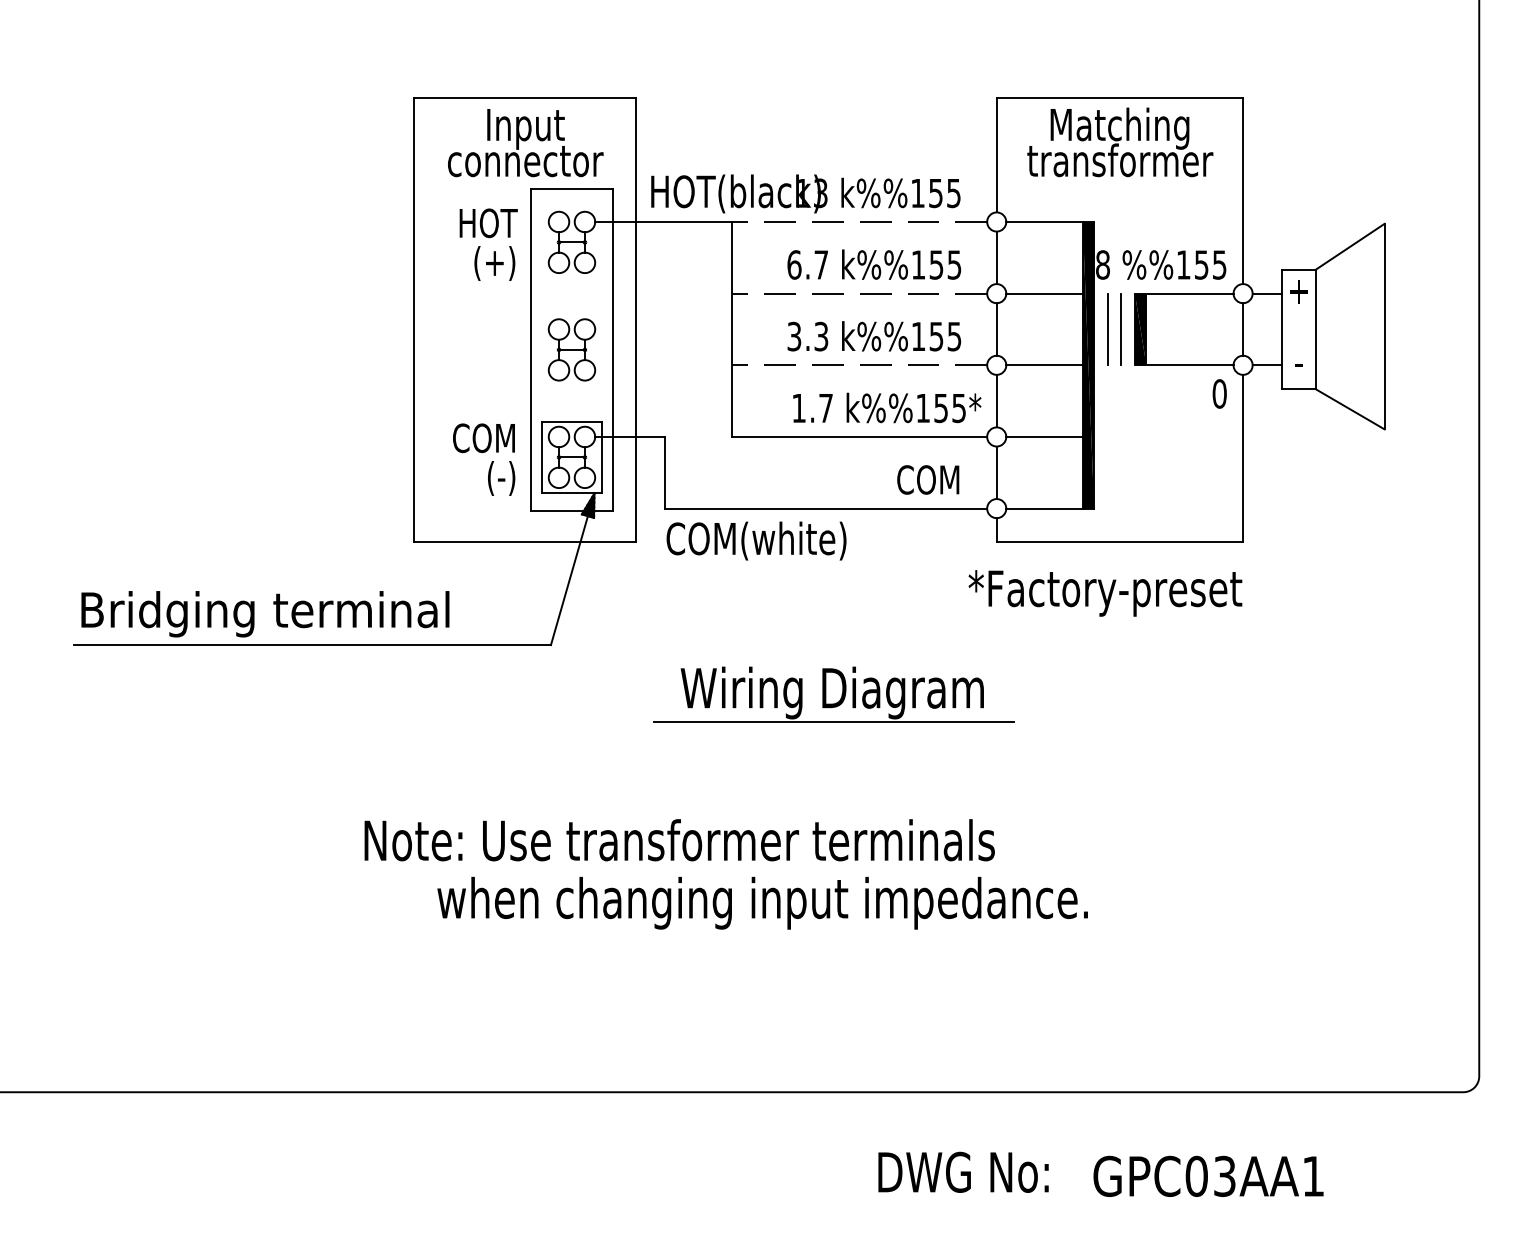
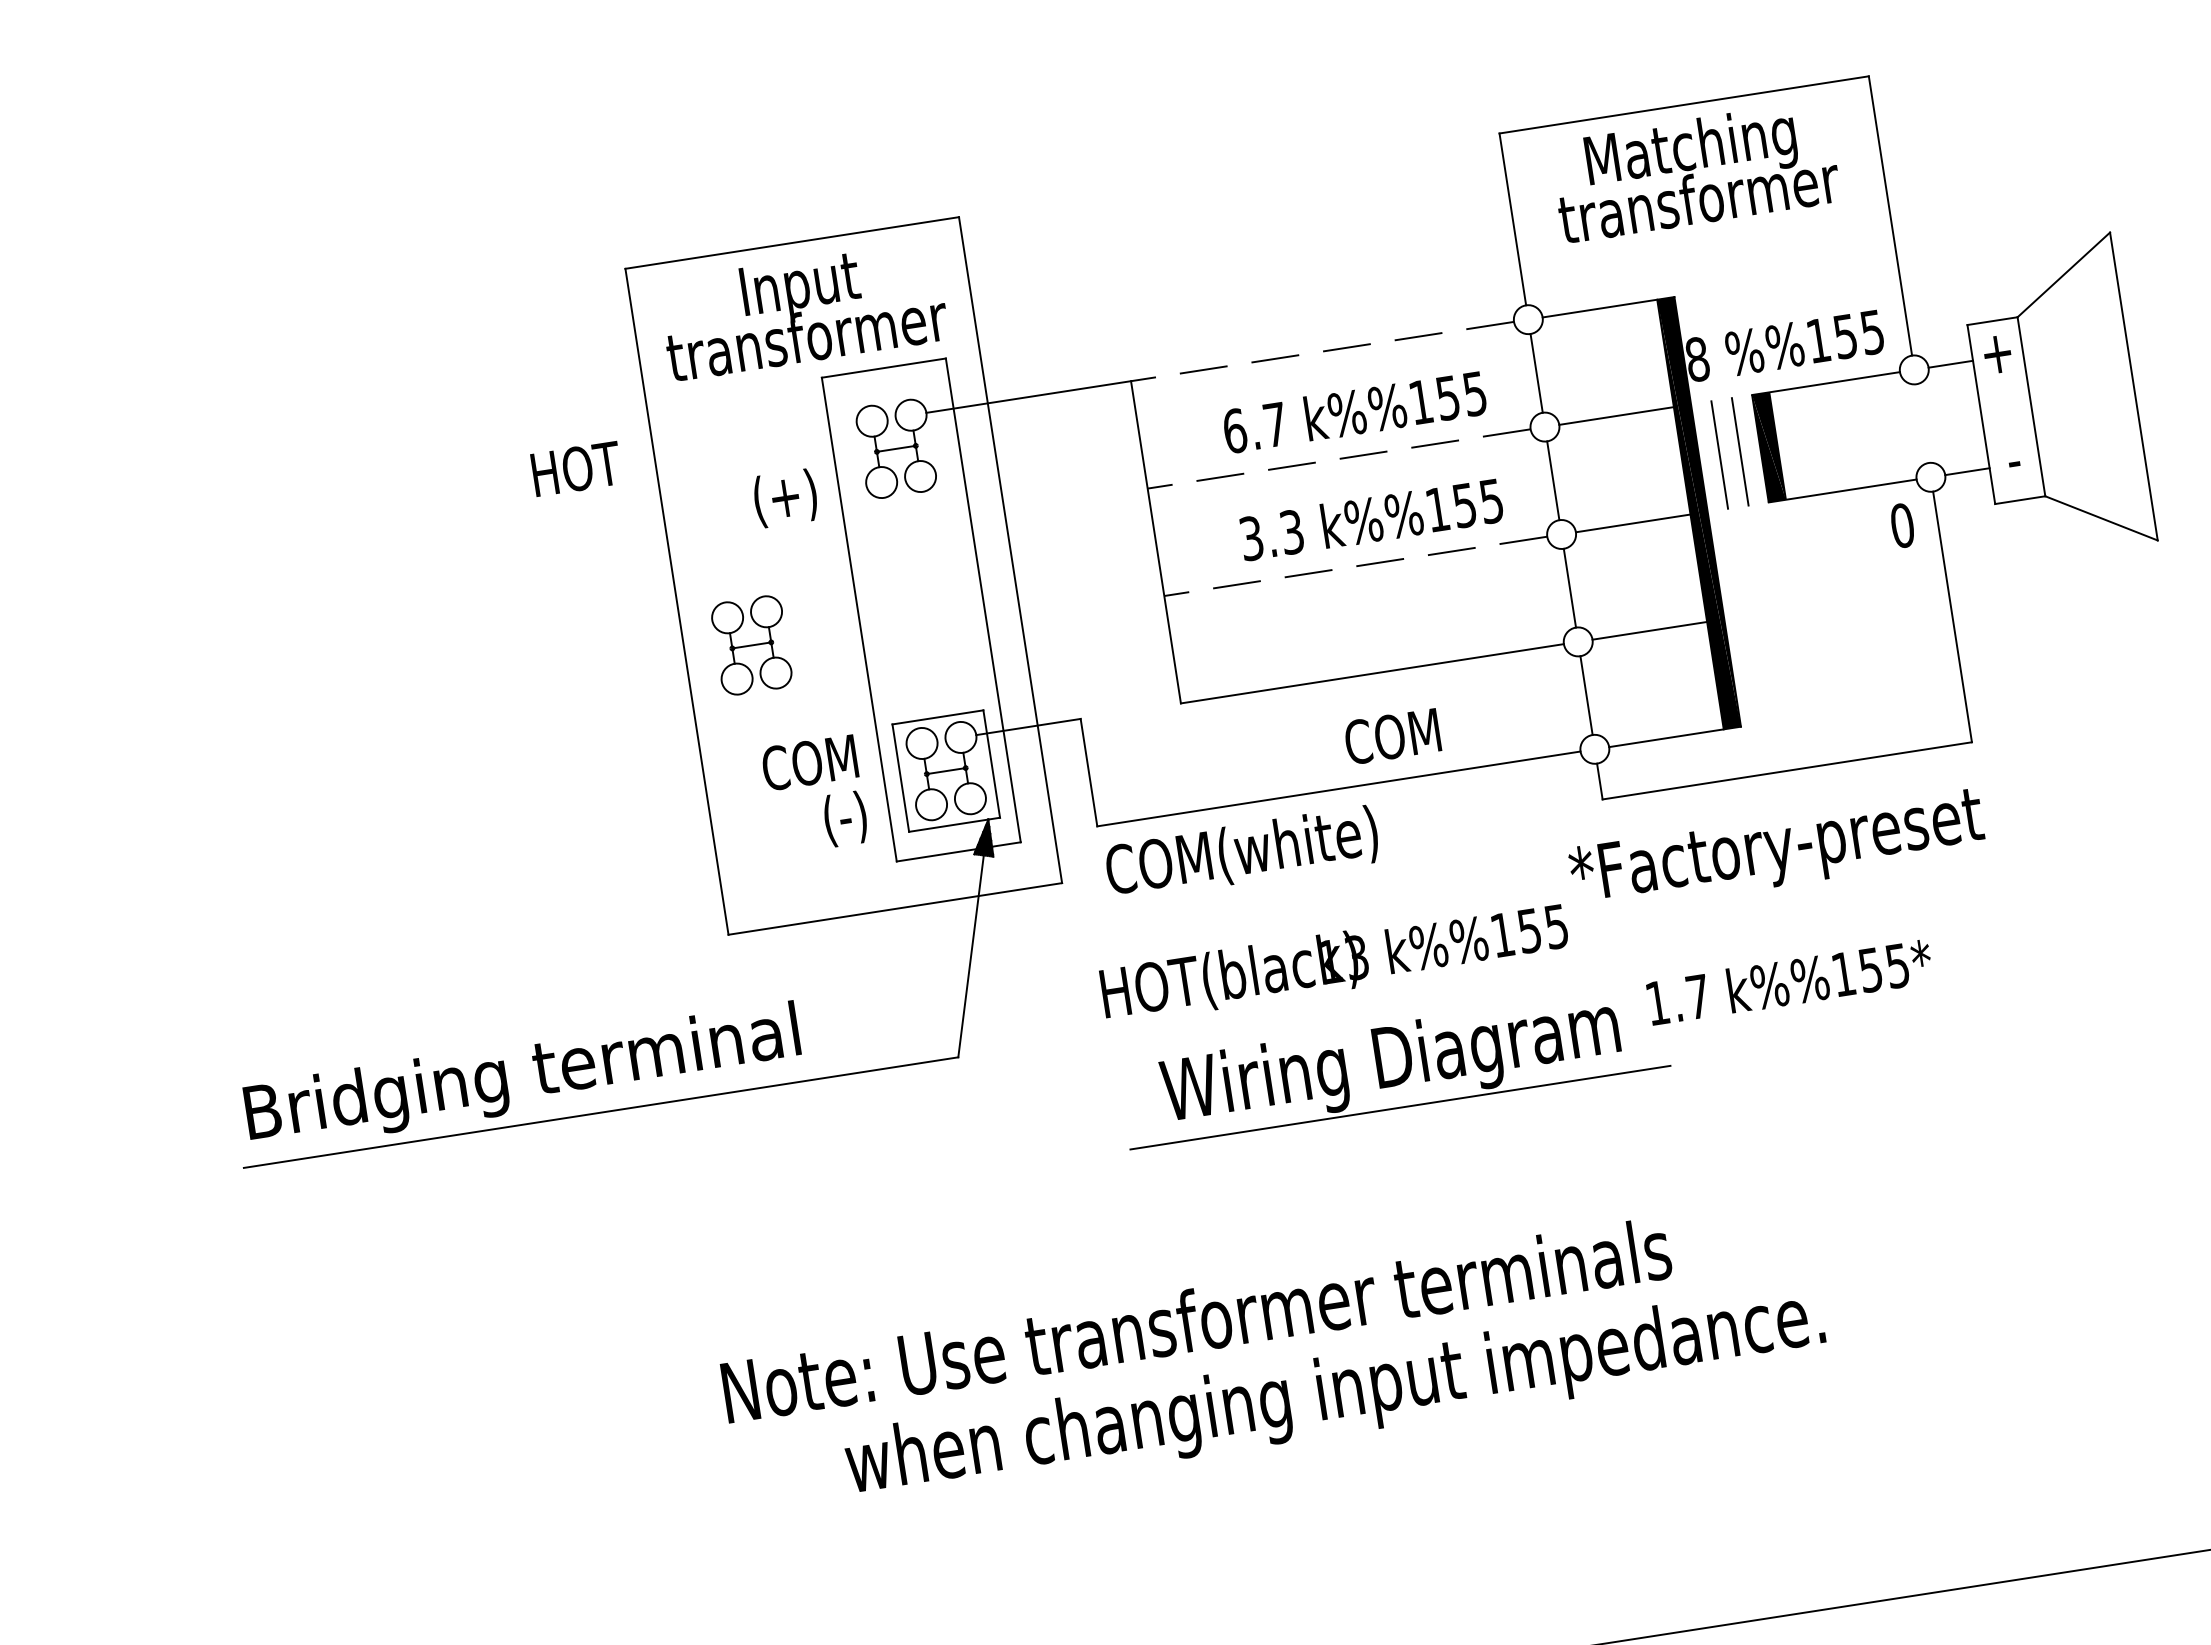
text: (525, 160) -> (807, 336), connector -> transformer
text: (805, 193) -> (1334, 961), moved
text: (488, 223) -> (576, 469), moved
line: (1243, 329) -> (1923, 423), removed
part: (571, 349) -> (750, 644), moved
text: (887, 407) -> (1790, 981), moved
text: (928, 479) -> (1392, 735), moved

